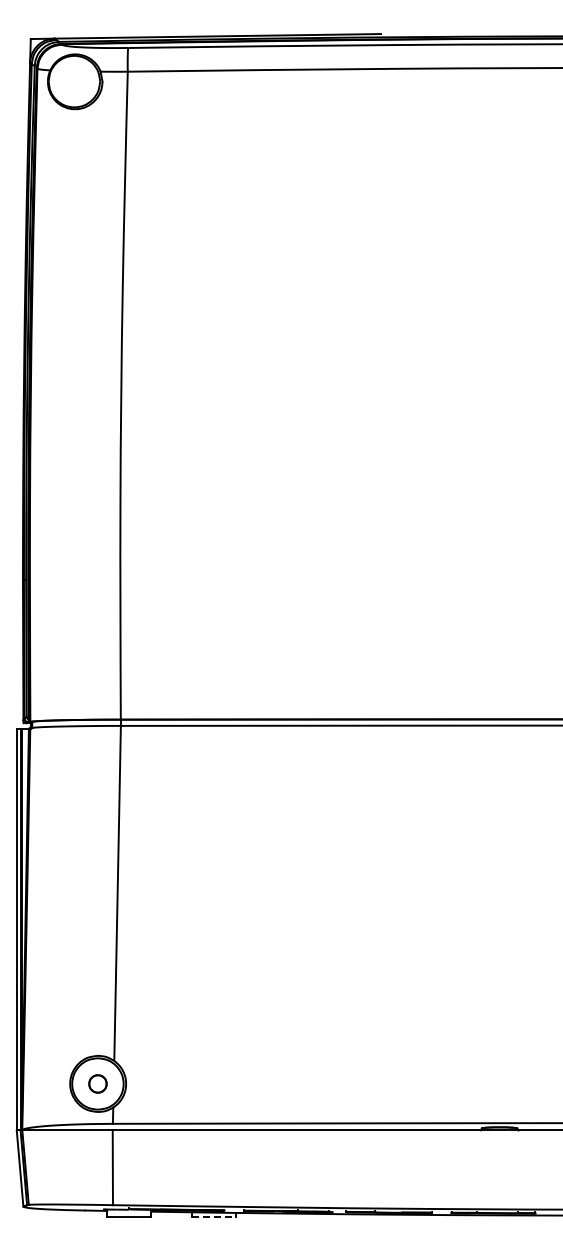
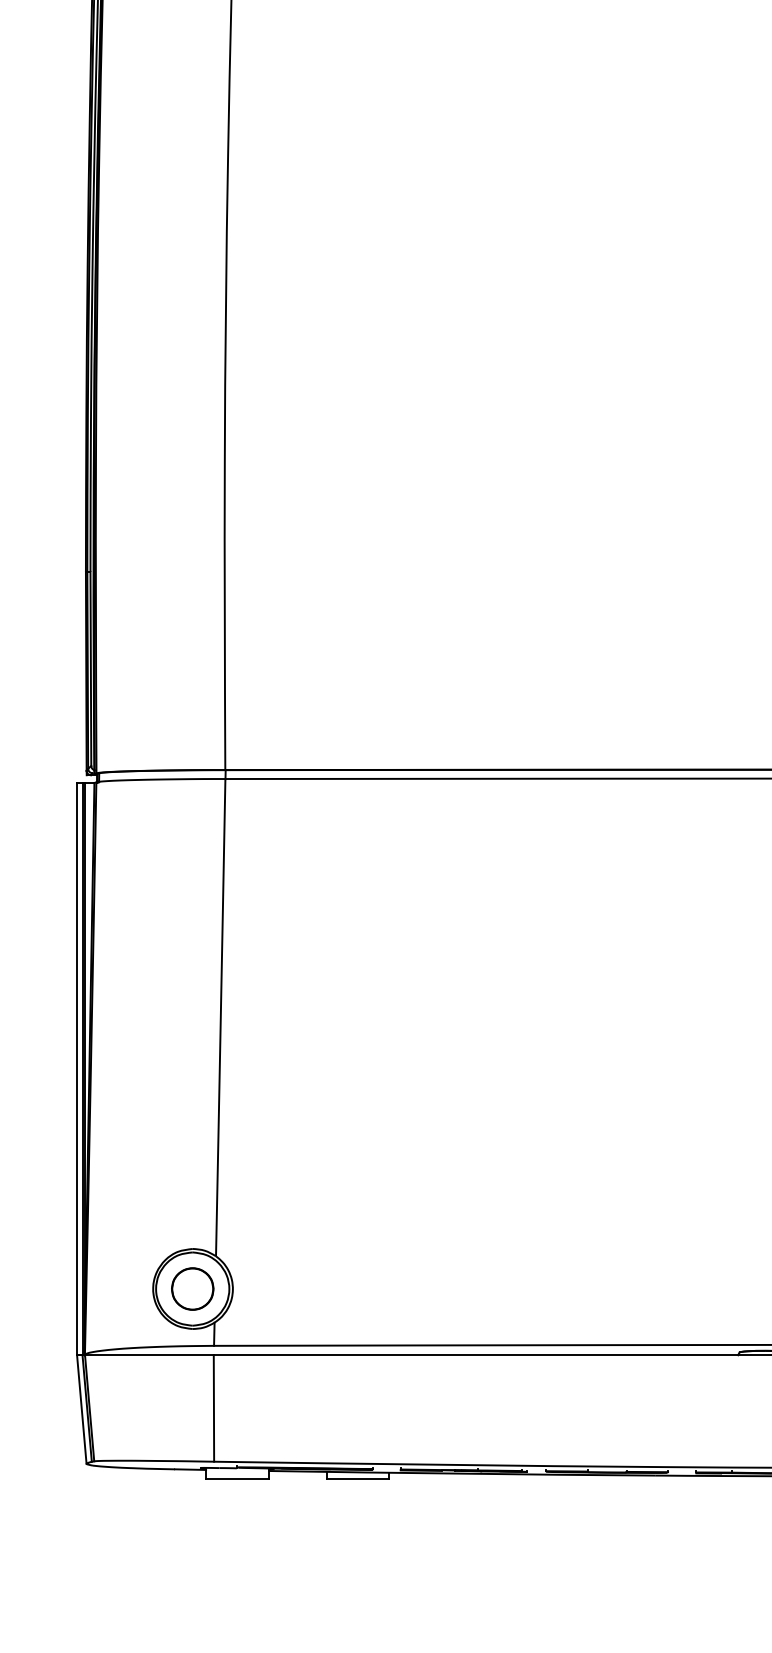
part: (97, 1083) -> (192, 1288), size x1.67
line: (214, 1217) -> (358, 1479), dashed -> solid

